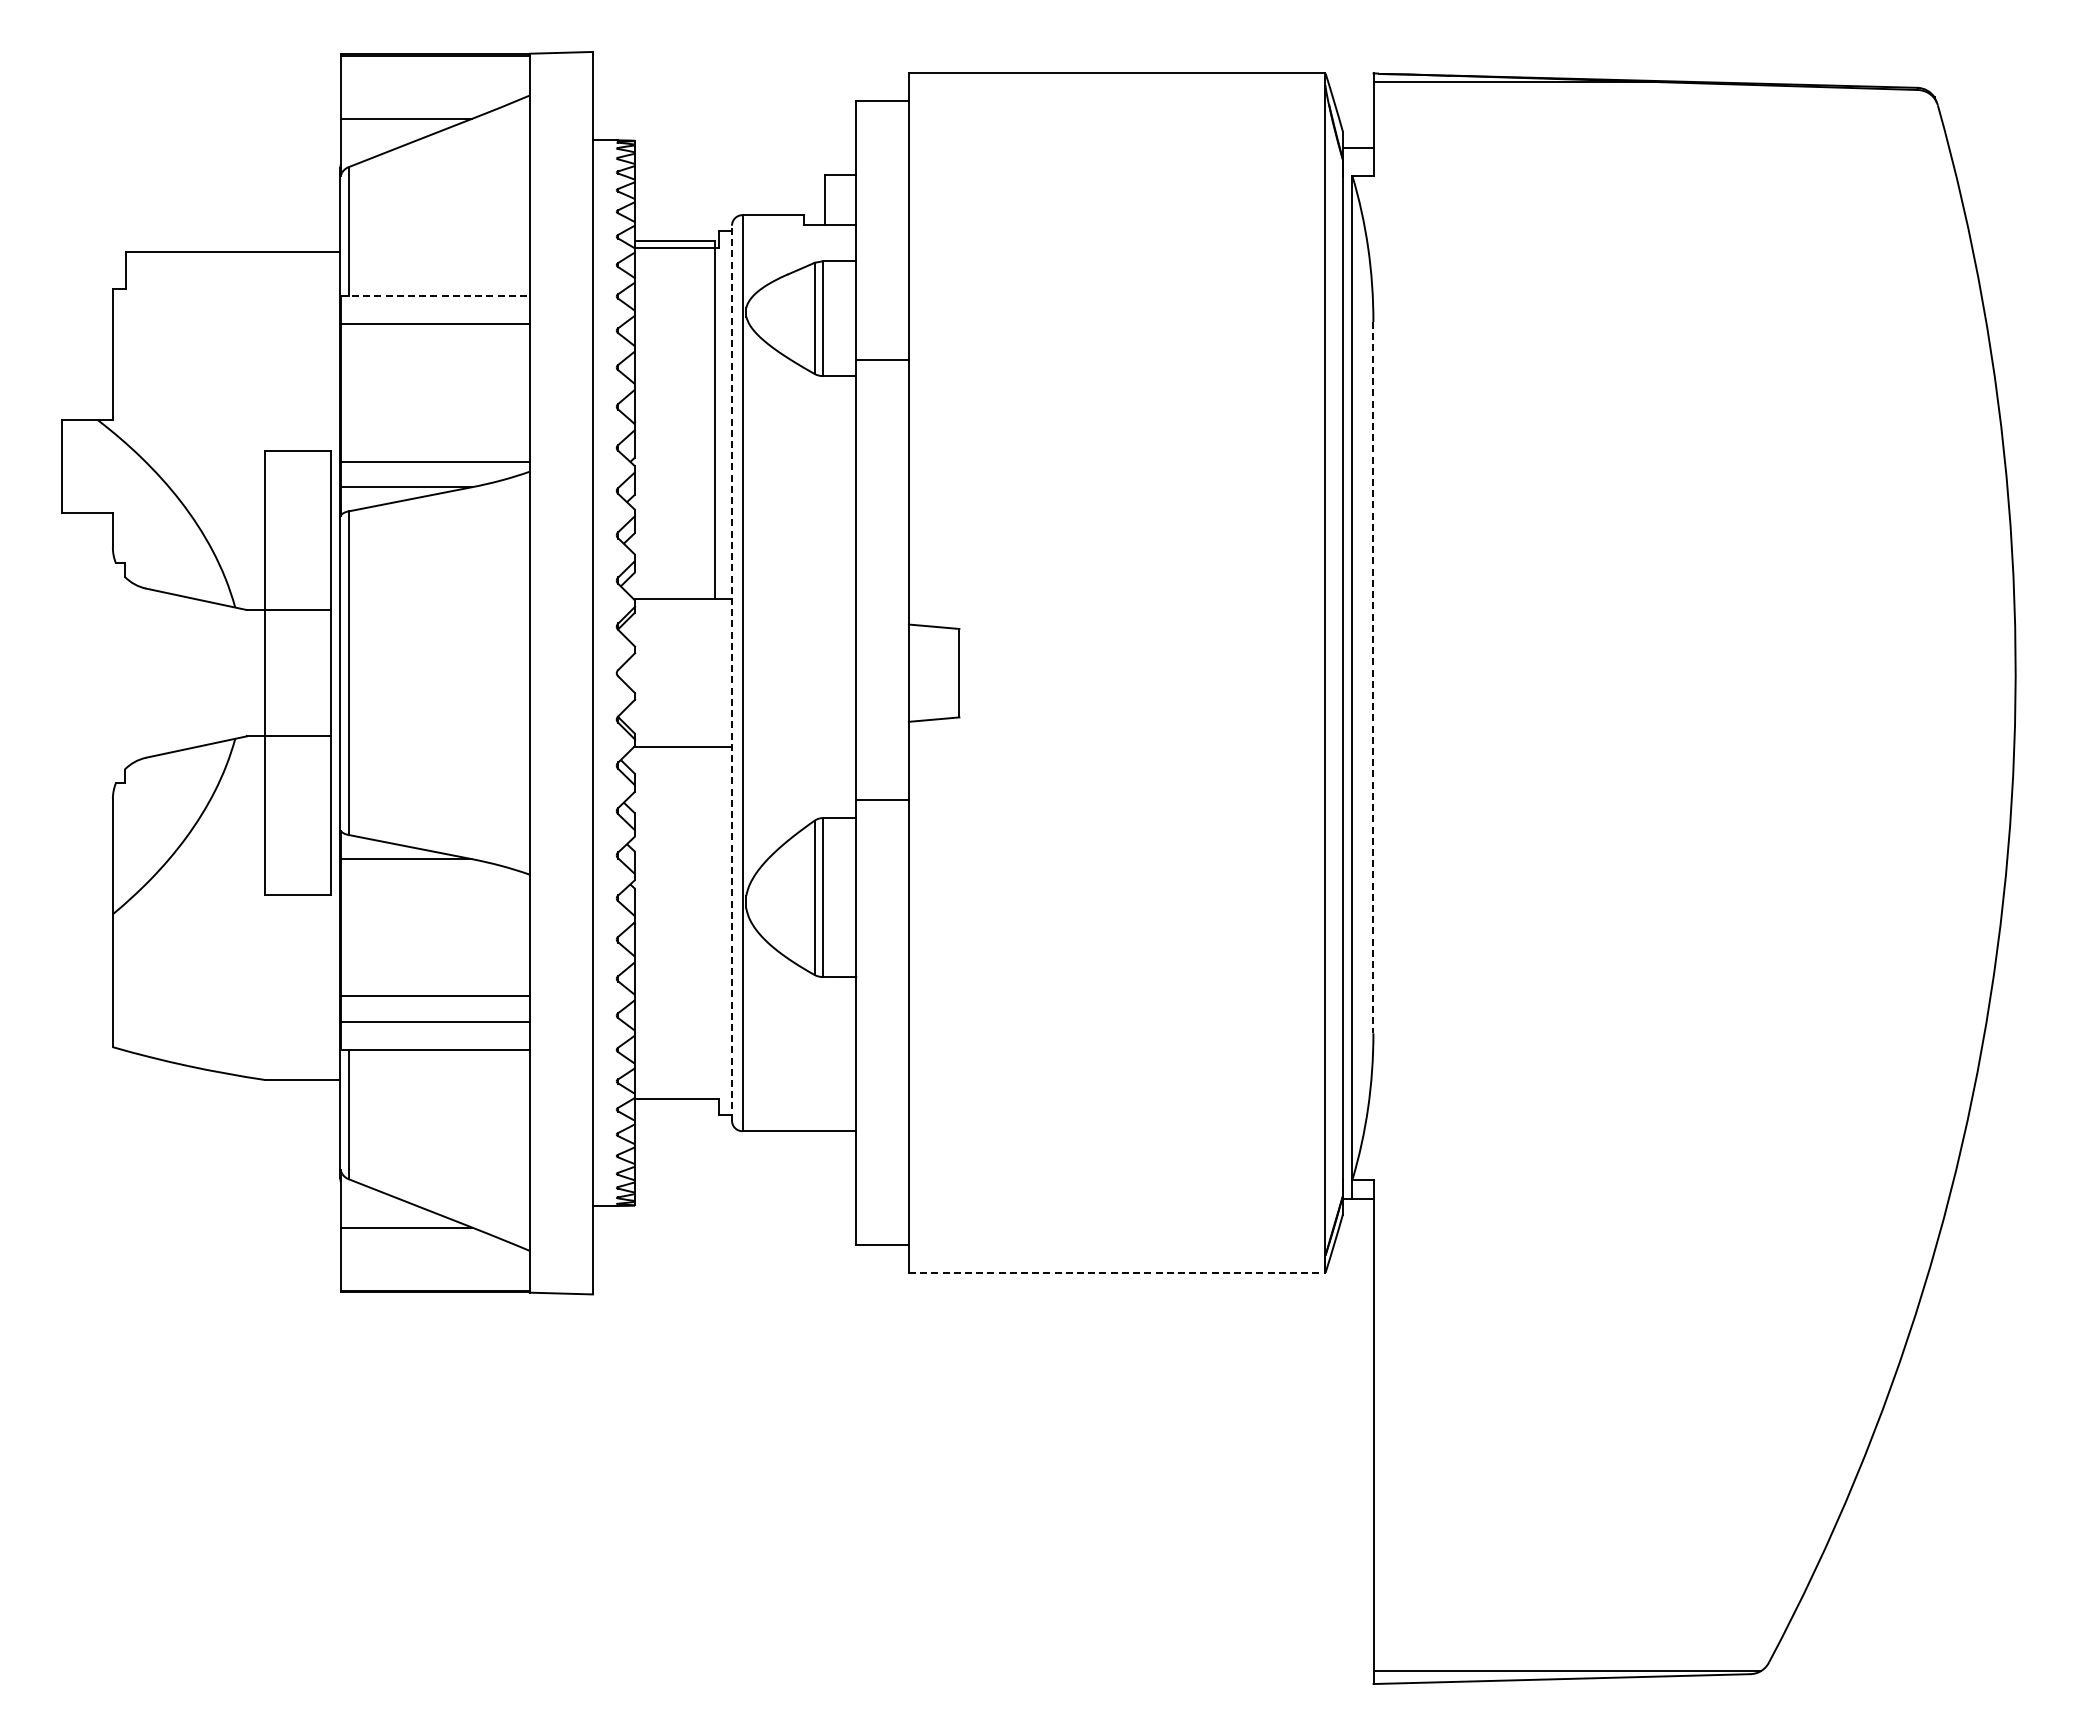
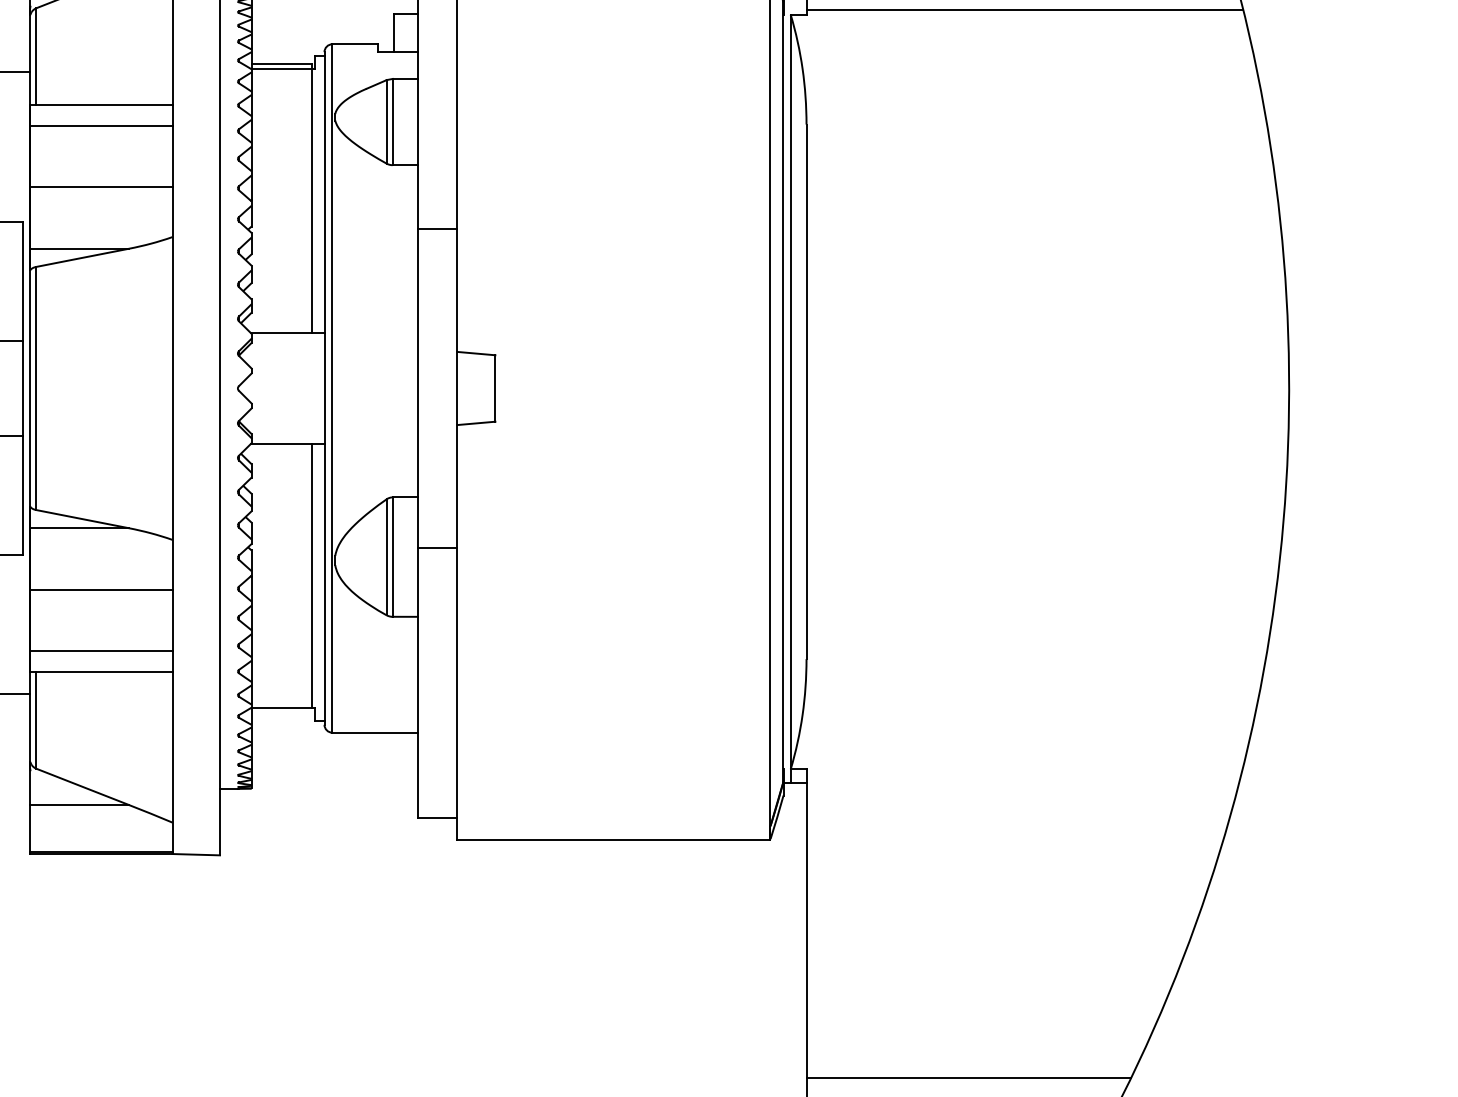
line: (1663, 169) -> (1024, 9), added
line: (435, 296) -> (101, 105), dashed -> solid
line: (882, 360) -> (437, 228), moved
line: (434, 462) -> (100, 187), moved
line: (732, 673) -> (324, 388), dashed -> solid
line: (1373, 677) -> (806, 391), dashed -> solid
line: (882, 799) -> (437, 548), moved
line: (715, 922) -> (312, 575), added
line: (434, 996) -> (100, 590), moved
line: (1117, 1273) -> (614, 839), dashed -> solid
line: (1589, 1591) -> (968, 1078), added

